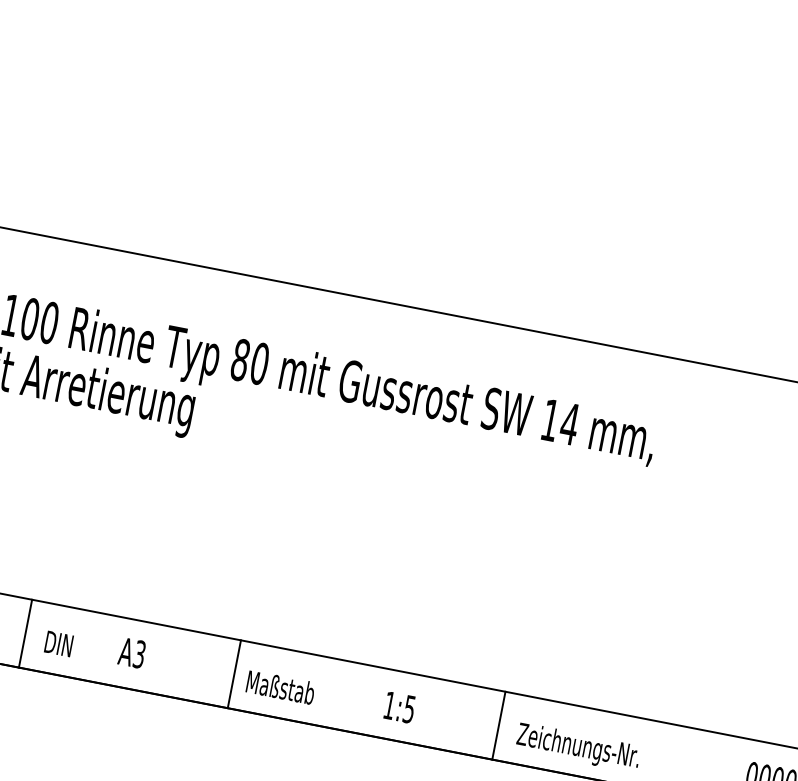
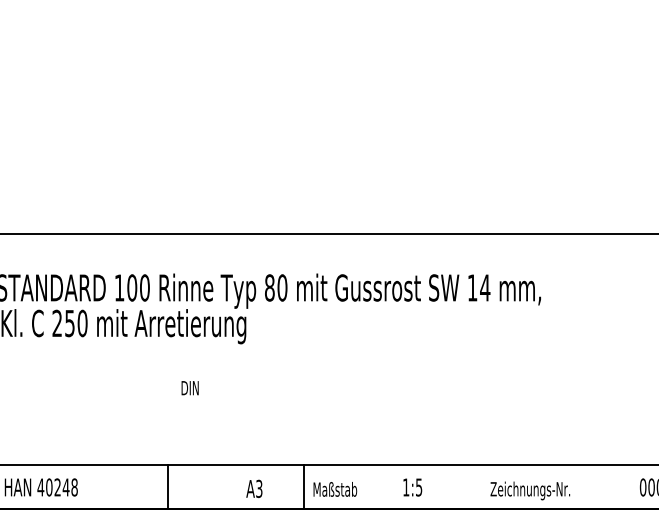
text: (57, 644) -> (189, 388), moved
text: (132, 652) -> (254, 488), moved
line: (498, 725) -> (477, 486), removed

